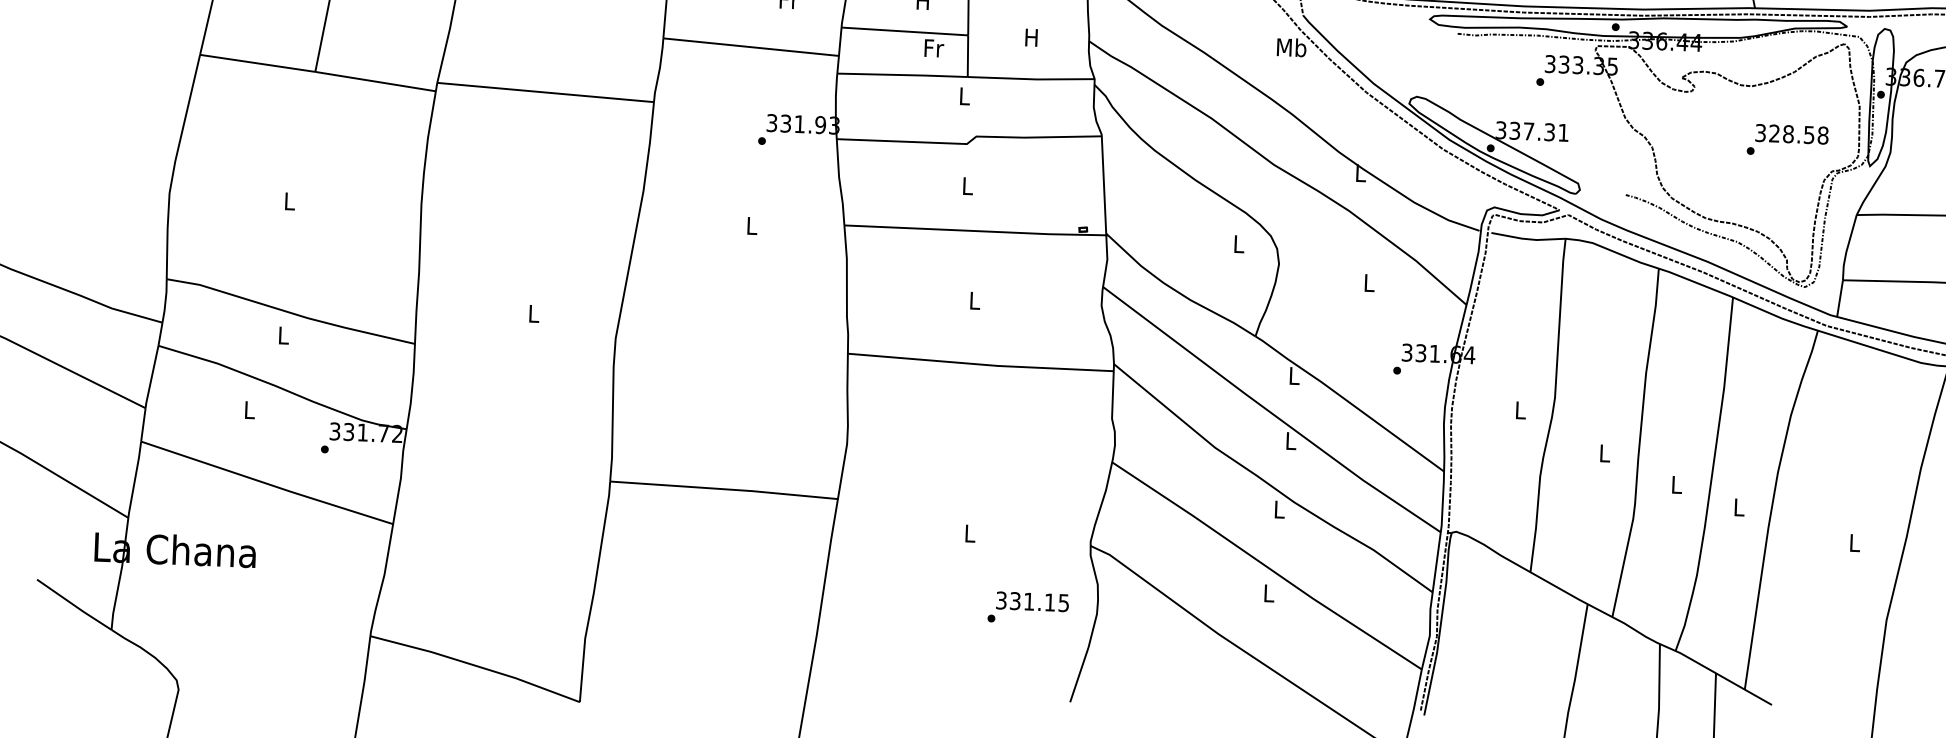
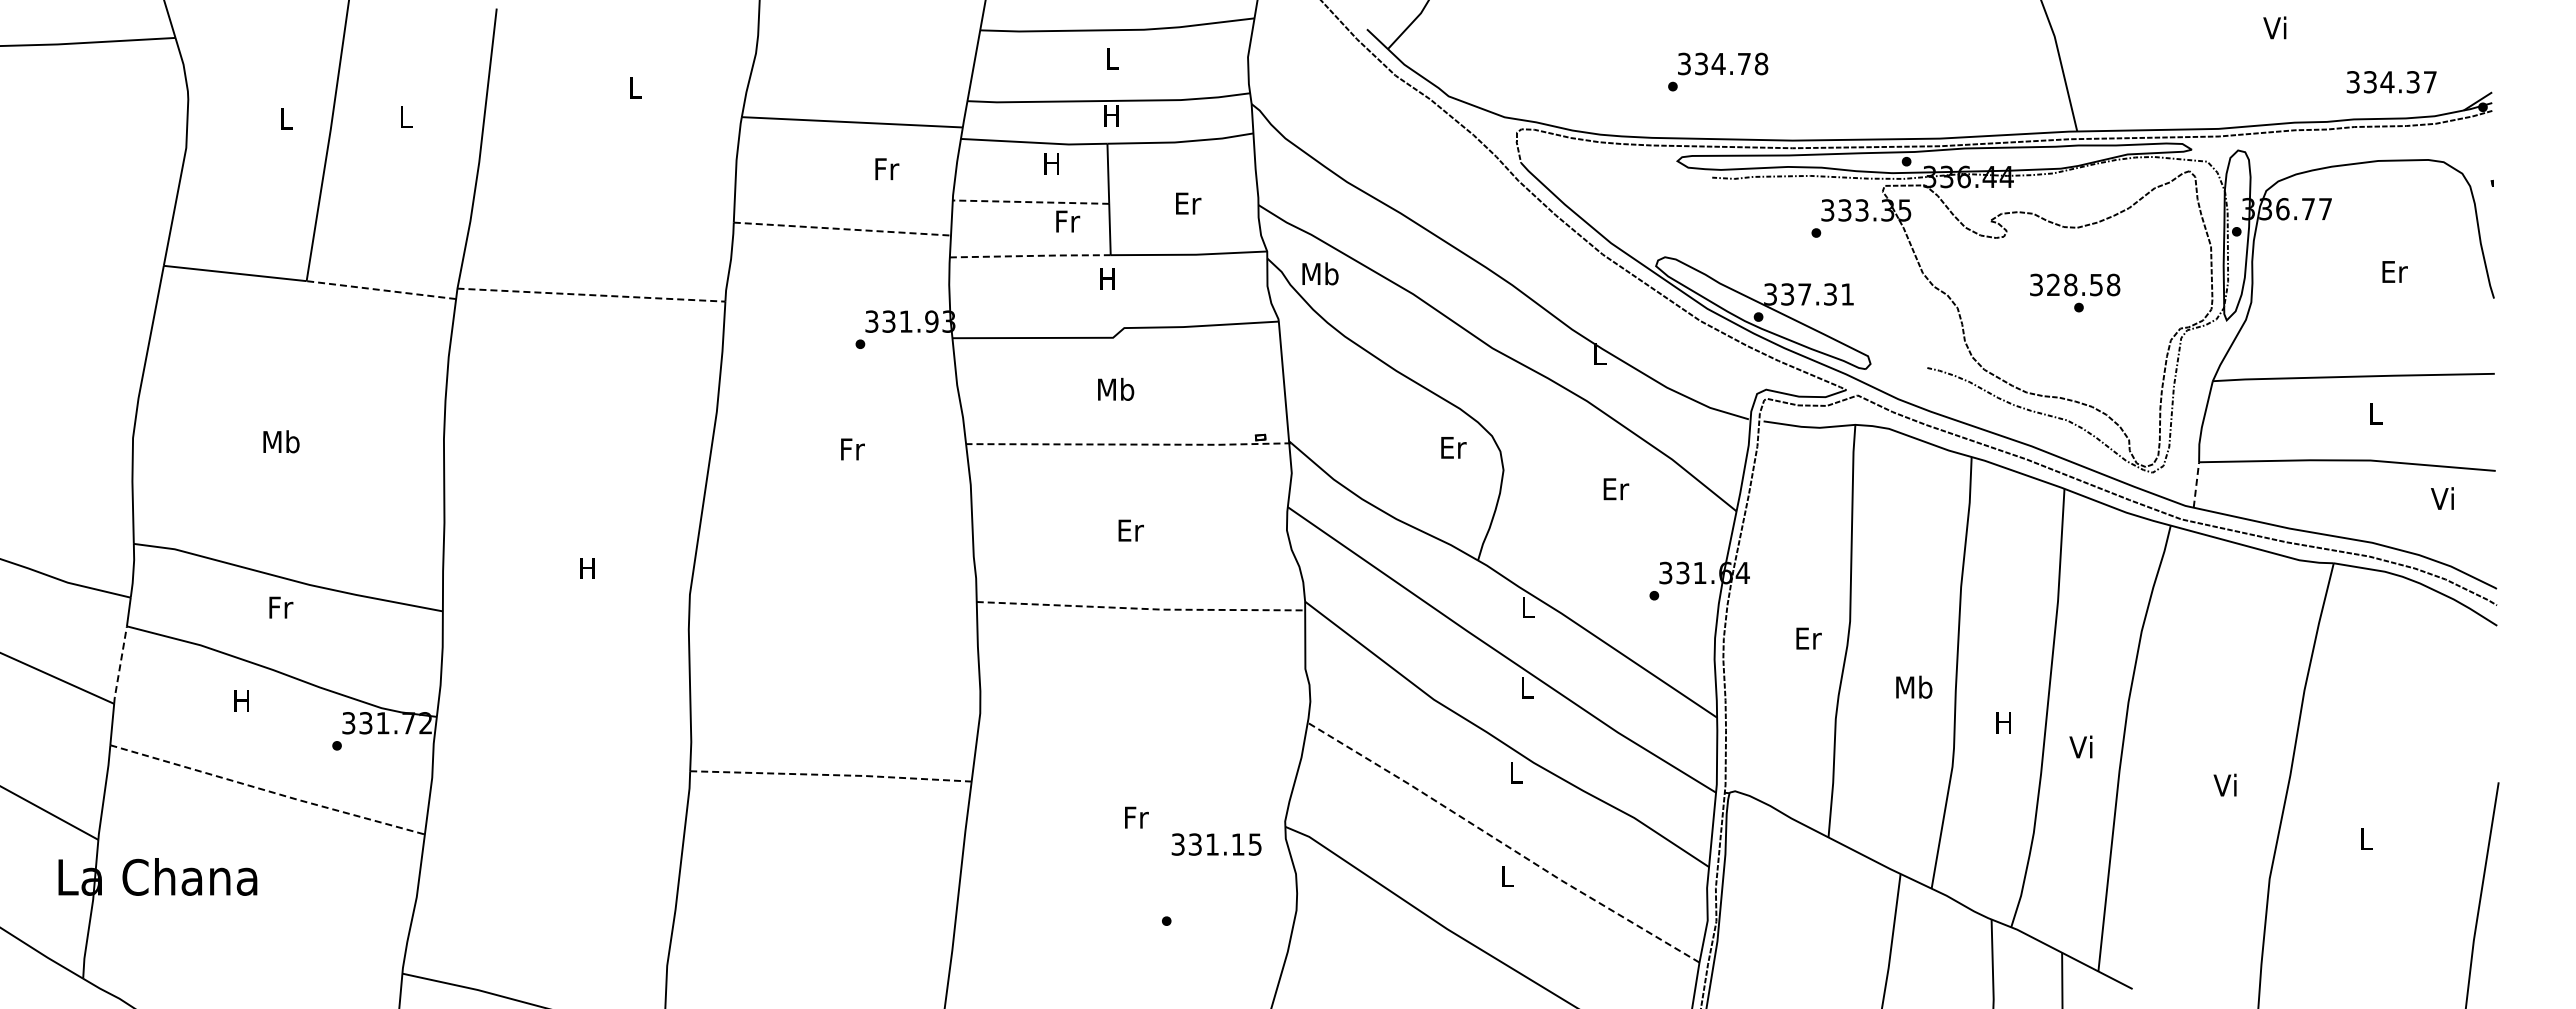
line: (904, 31) -> (1030, 202), solid -> dashed
text: (1032, 37) -> (1188, 203), H -> Er
line: (751, 47) -> (842, 229), solid -> dashed
text: (1291, 47) -> (1320, 273), moved
line: (903, 74) -> (1031, 255), solid -> dashed
line: (374, 81) -> (380, 290), solid -> dashed
line: (545, 92) -> (591, 295), solid -> dashed
text: (964, 95) -> (1107, 278), L -> H
text: (1792, 133) -> (2075, 284), moved
text: (968, 185) -> (1116, 388), L -> Mb
text: (289, 201) -> (281, 441), L -> Mb
text: (752, 226) -> (852, 449), L -> Fr
line: (976, 231) -> (1129, 444), solid -> dashed
text: (1239, 244) -> (1453, 447), L -> Er
text: (1369, 283) -> (1616, 489), L -> Er
line: (1840, 298) -> (2196, 484), solid -> dashed
text: (974, 300) -> (1130, 530), L -> Er
text: (533, 313) -> (587, 568), L -> H
text: (284, 335) -> (281, 607), L -> Fr
line: (981, 364) -> (1142, 608), solid -> dashed
line: (151, 377) -> (120, 665), solid -> dashed
text: (248, 409) -> (241, 700), L -> H
text: (1520, 410) -> (1808, 638), L -> Er
text: (1605, 452) -> (1914, 686), L -> Mb
line: (267, 484) -> (268, 791), solid -> dashed
text: (1675, 484) -> (2003, 722), L -> H
line: (724, 489) -> (831, 775), solid -> dashed
text: (1737, 506) -> (2080, 746), L -> Vi
text: (970, 533) -> (1136, 817), L -> Fr
text: (1853, 542) -> (2224, 784), L -> Vi
line: (1266, 566) -> (1502, 843), solid -> dashed
text: (1032, 601) -> (1216, 844), moved

